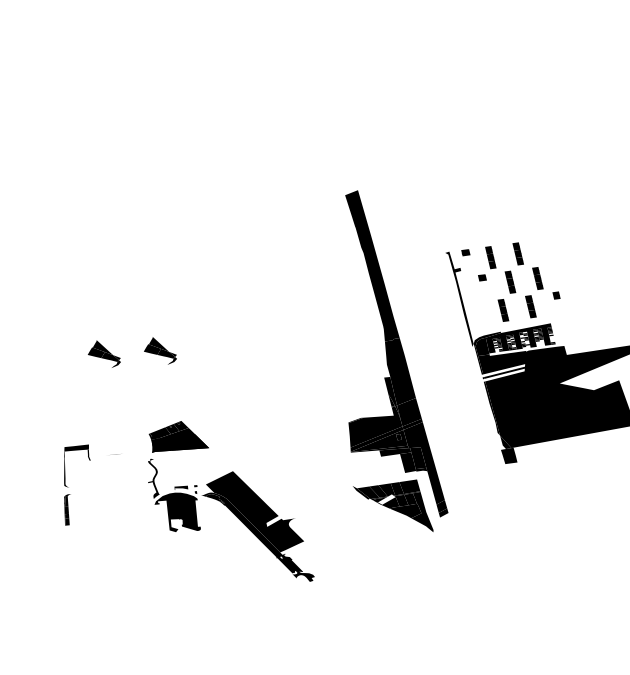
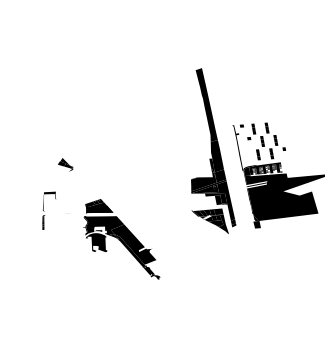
part: (159, 350) -> (92, 164), removed
part: (391, 360) -> (213, 150), moved
fill: (190, 475) -> (103, 225), added
part: (77, 484) -> (49, 210), moved

